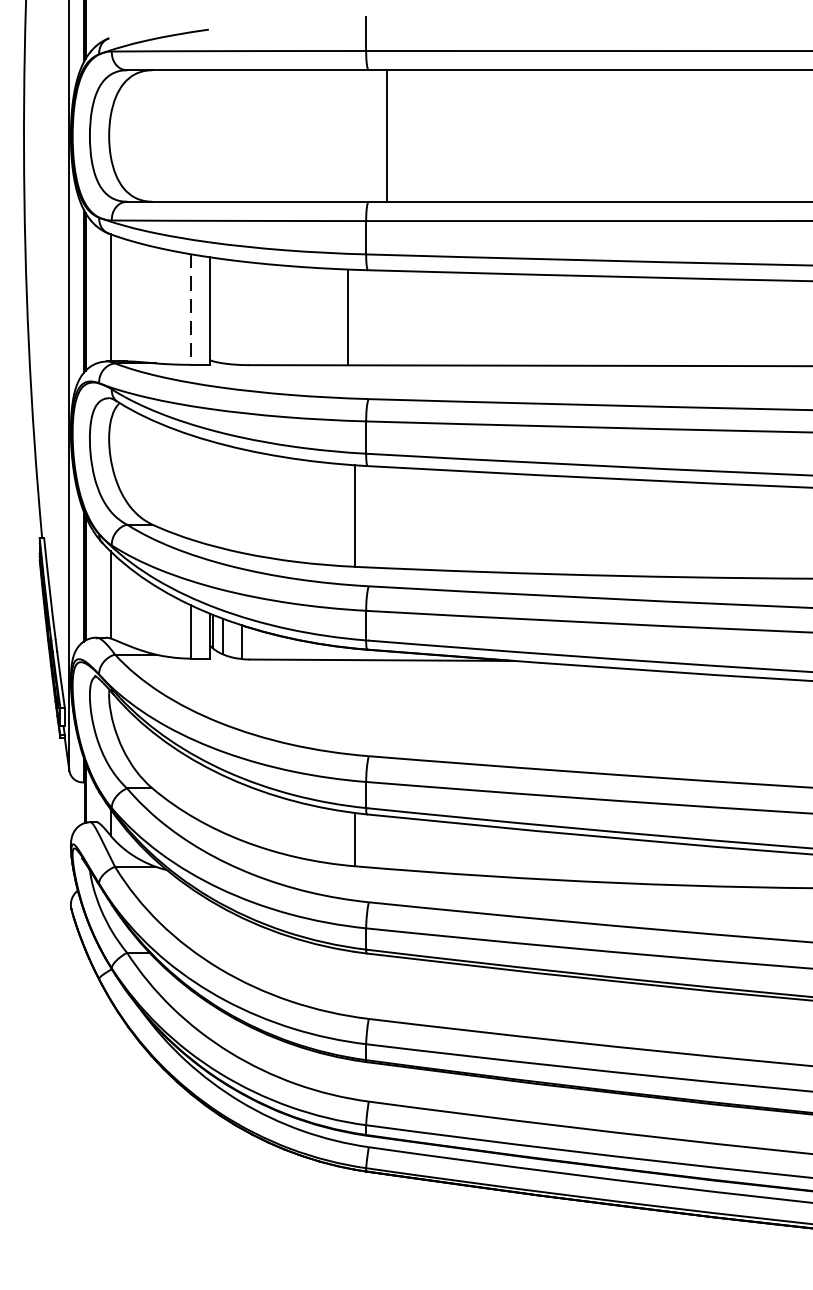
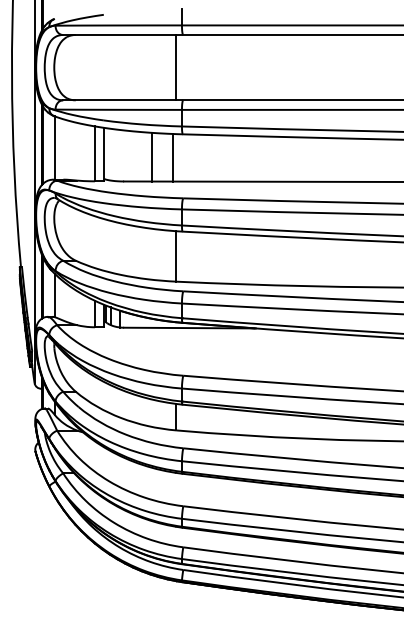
line: (387, 135) -> (176, 67), moved
line: (190, 310) -> (94, 154), dashed -> solid
line: (304, 314) -> (151, 156), added

